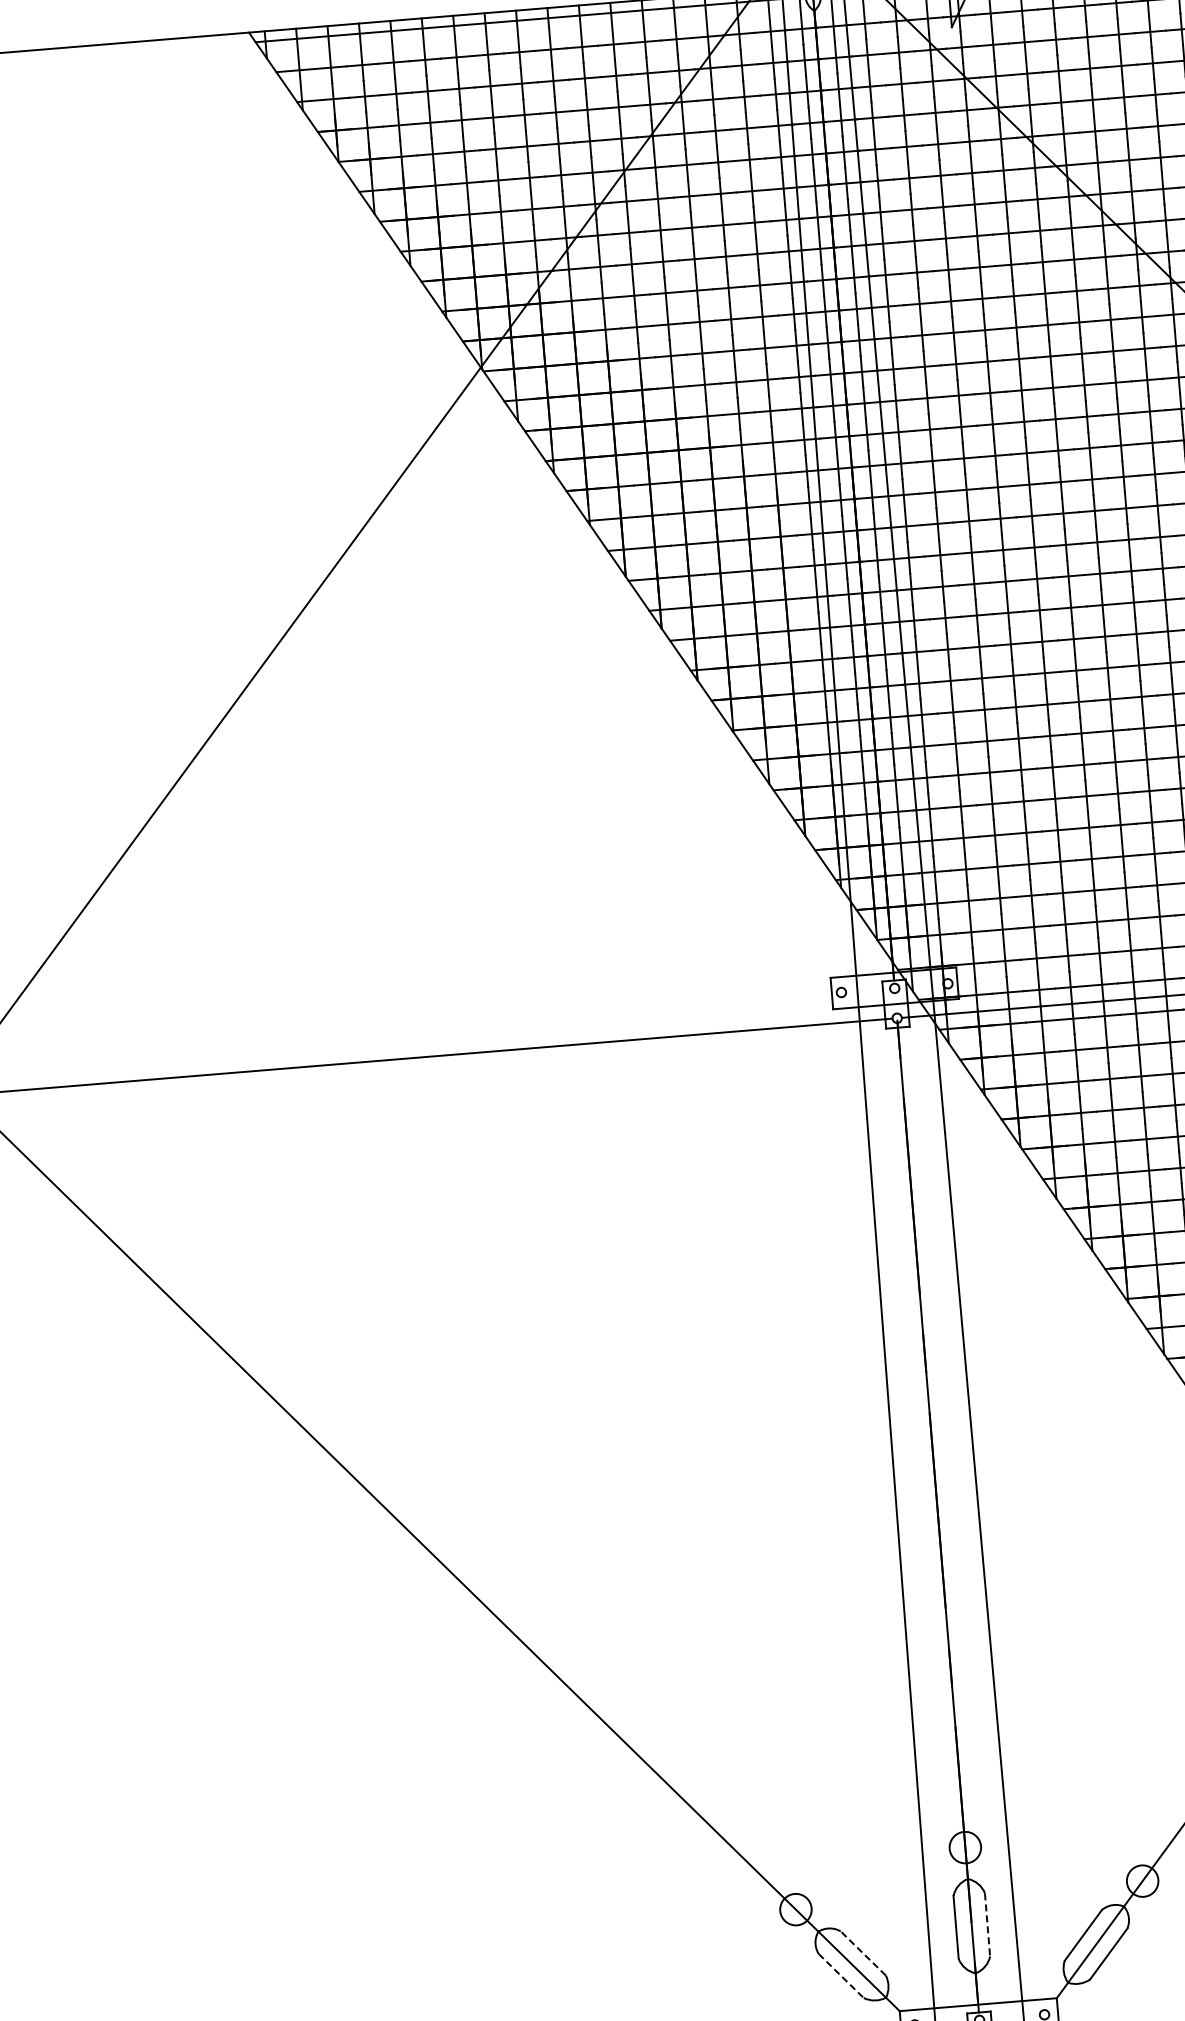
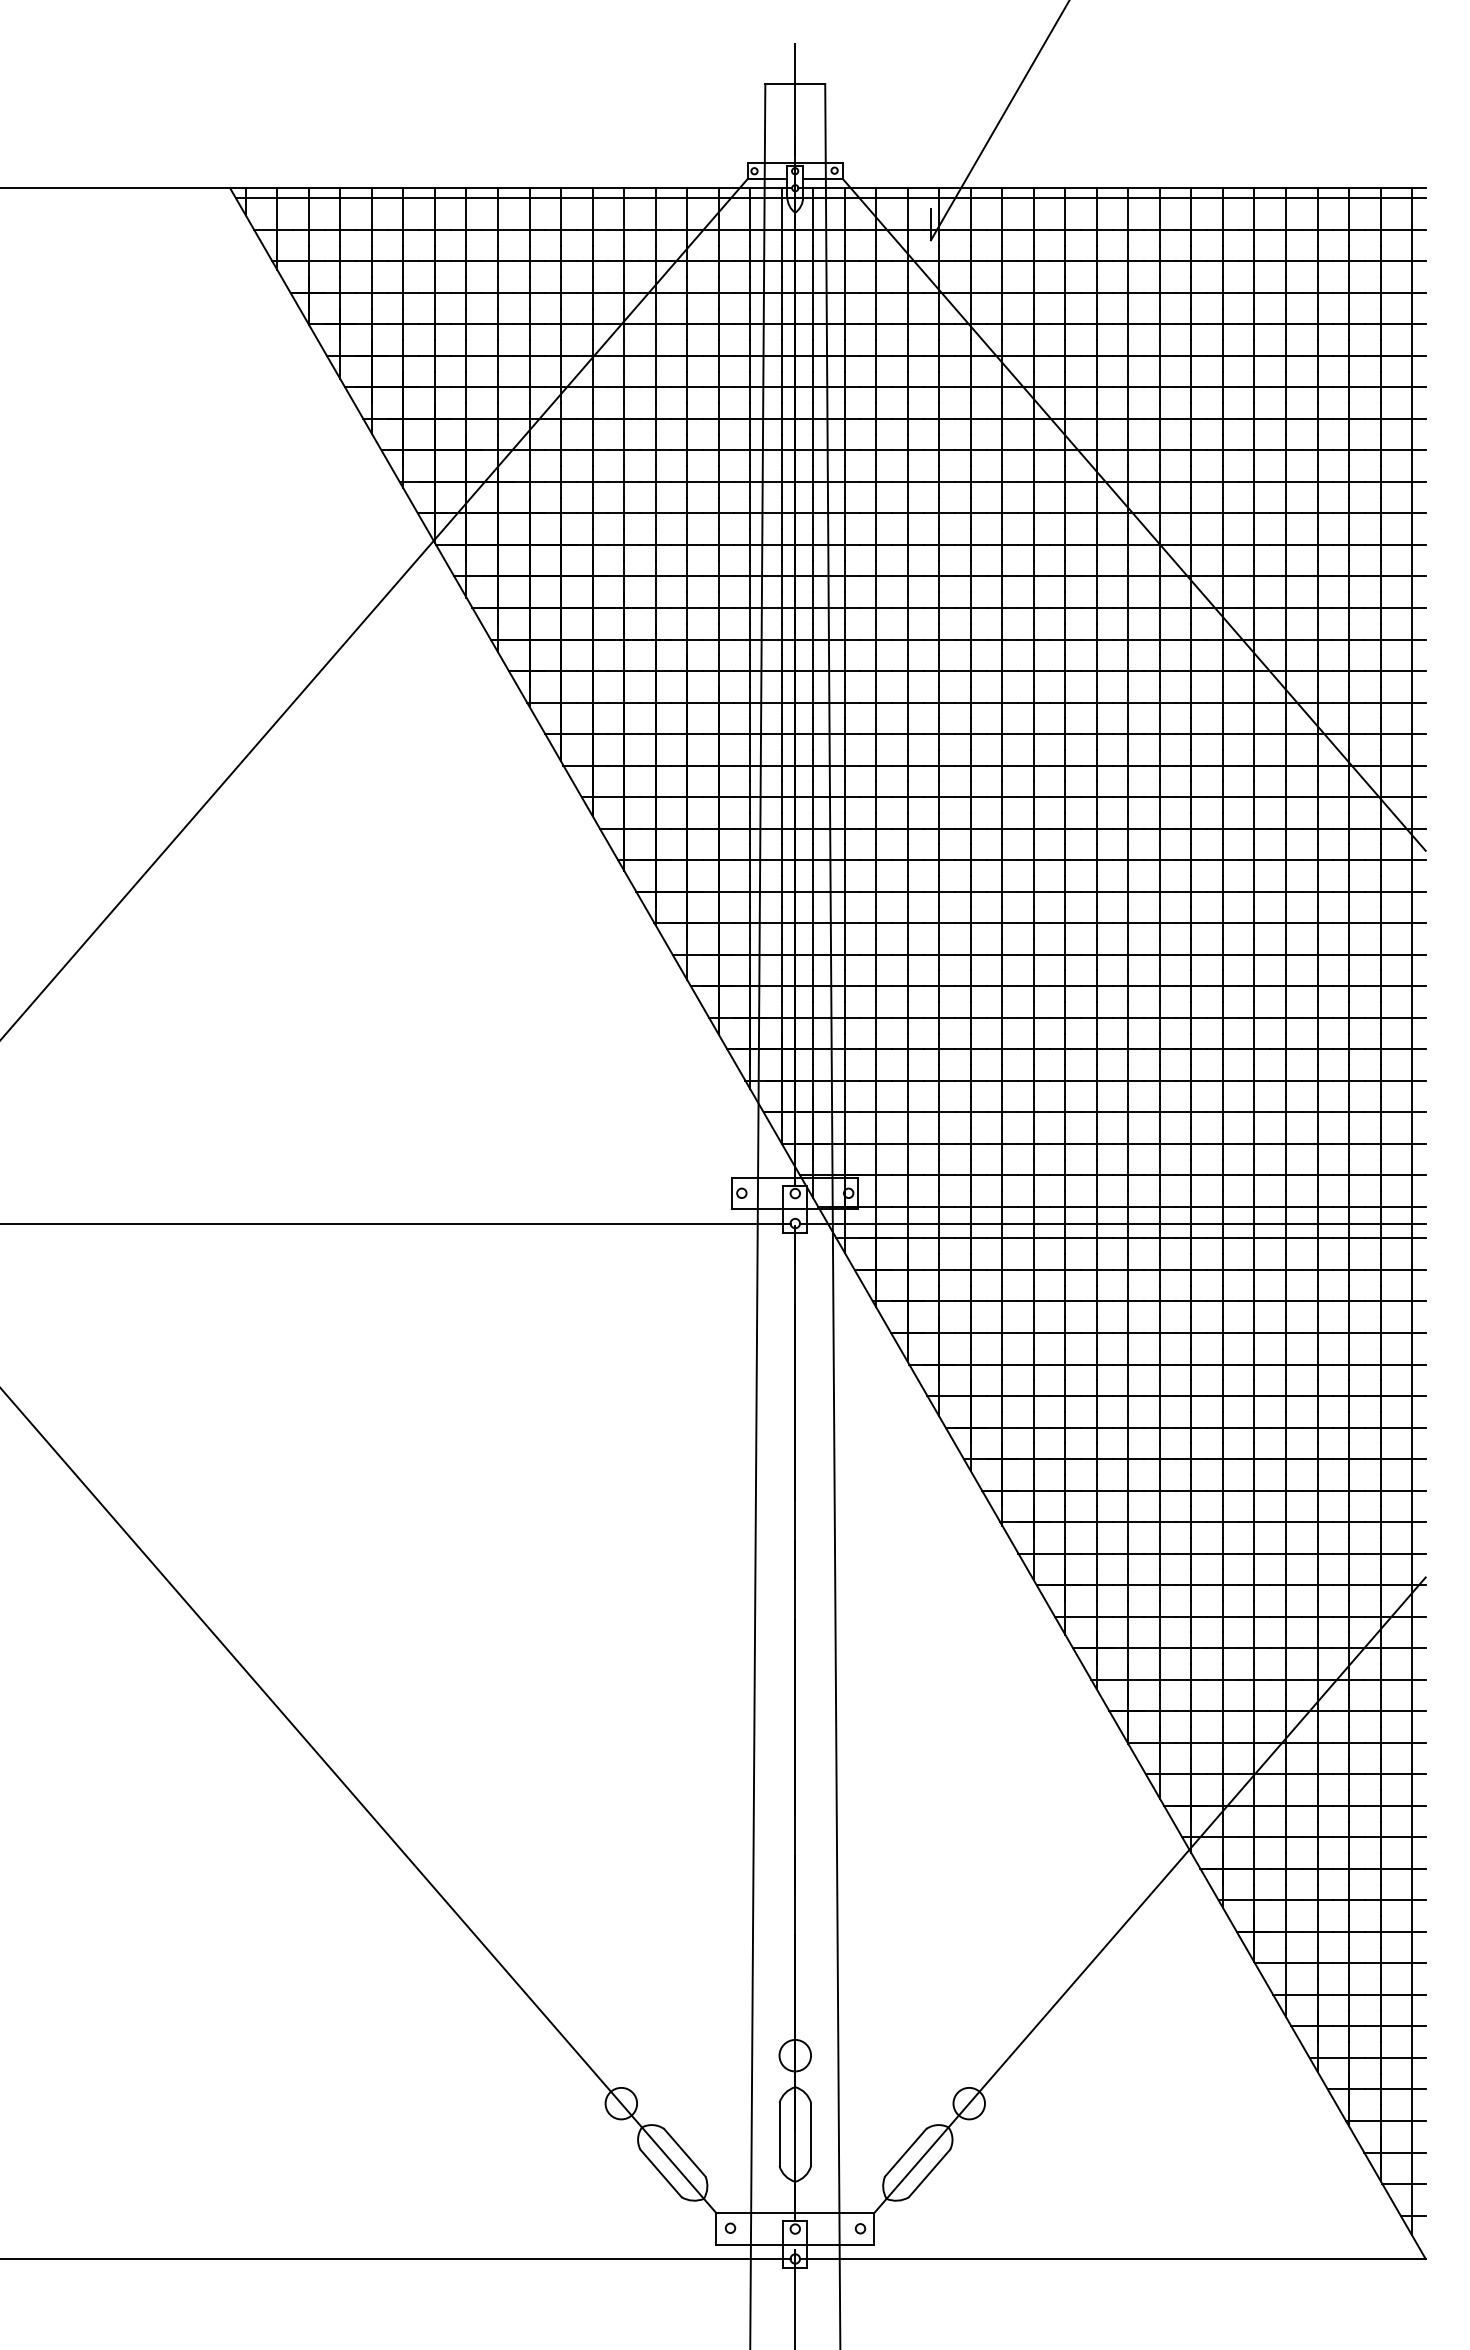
line: (987, 1924) -> (811, 2134), dashed -> solid
line: (862, 1953) -> (684, 2152), dashed -> solid
line: (841, 1975) -> (661, 2173), dashed -> solid

